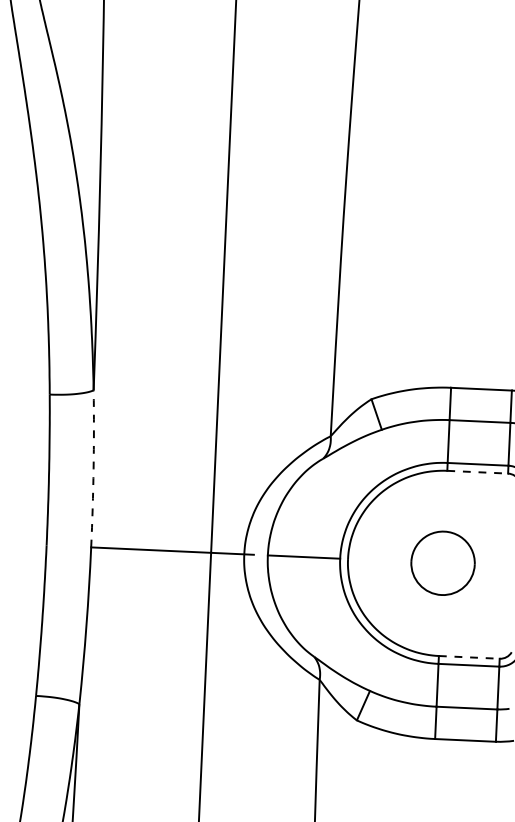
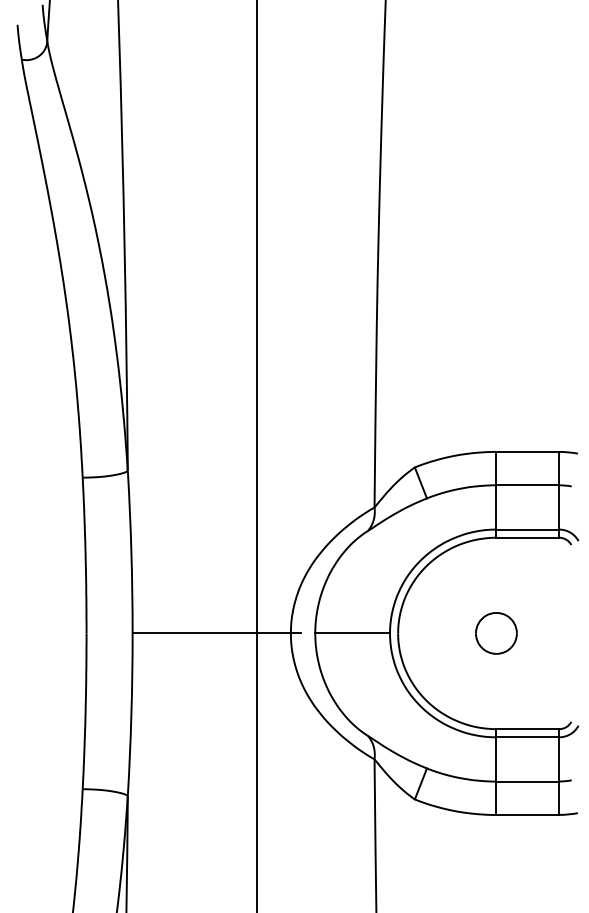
arc: (93, 469) -> (131, 552), dashed -> solid
line: (478, 472) -> (528, 537), dashed -> solid
part: (443, 563) -> (496, 633), size x0.62
line: (469, 657) -> (528, 729), dashed -> solid

